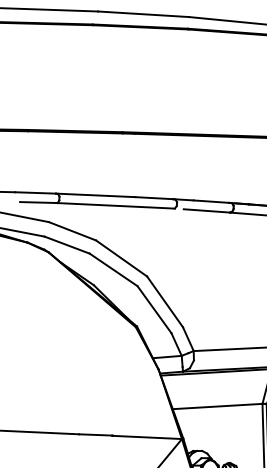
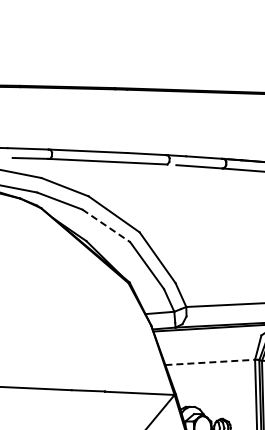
line: (113, 269) -> (106, 225), solid -> dashed
line: (217, 406) -> (210, 362), solid -> dashed

